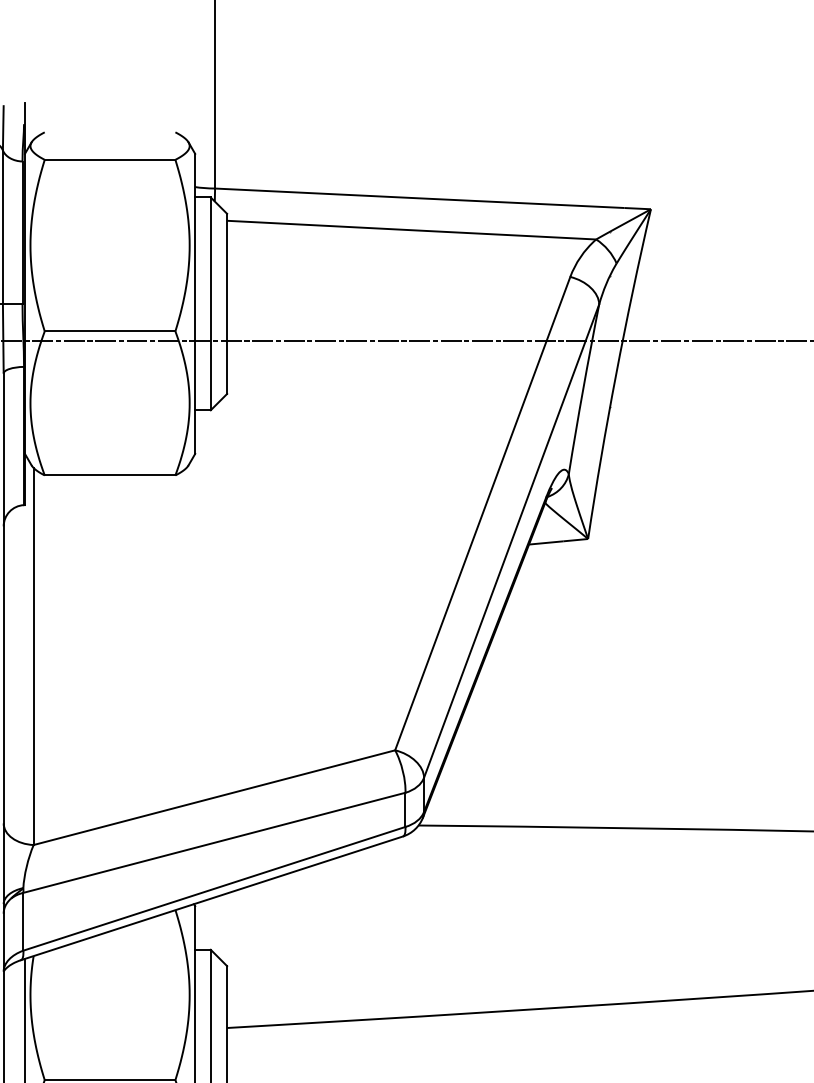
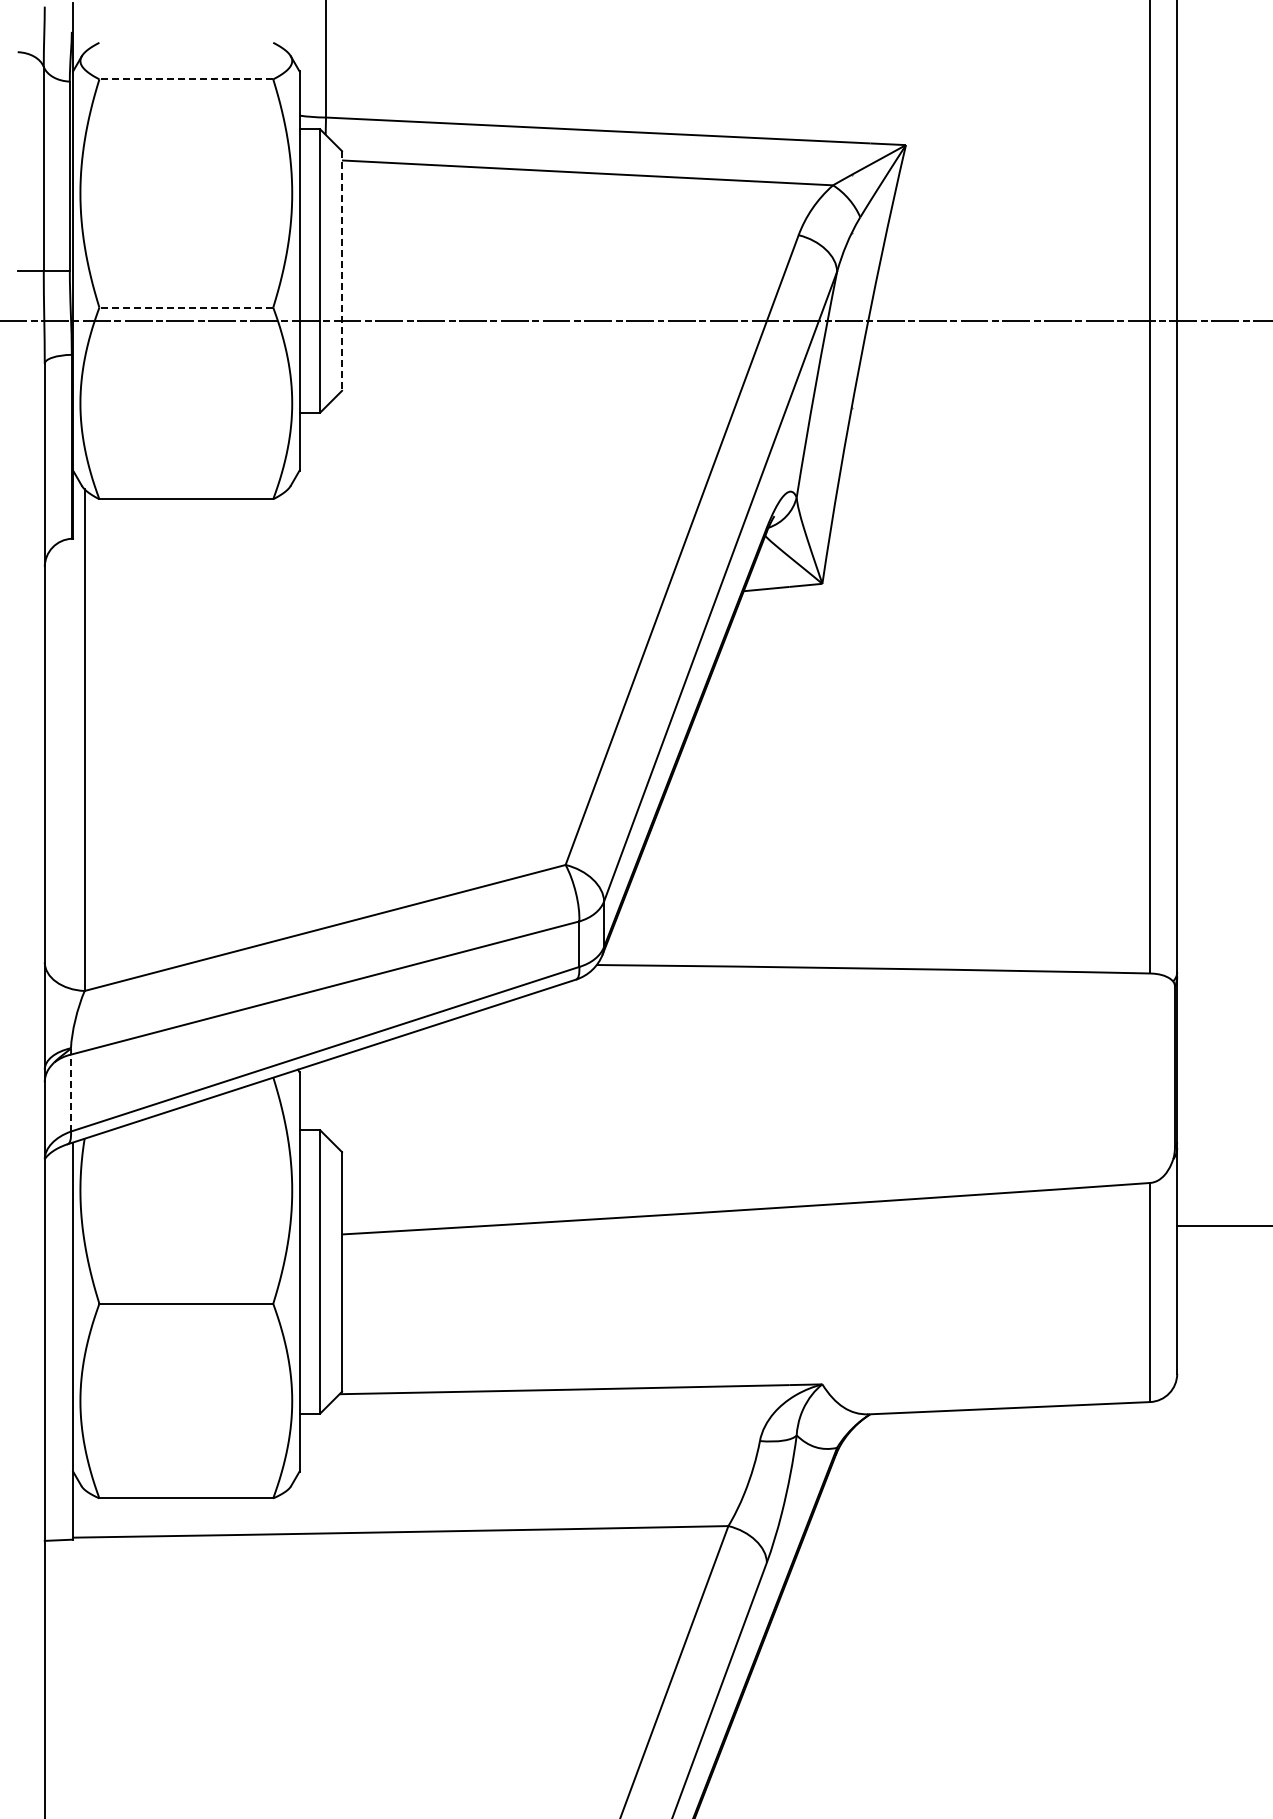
line: (110, 159) -> (186, 79), solid -> dashed
line: (227, 304) -> (342, 271), solid -> dashed
line: (110, 331) -> (186, 307), solid -> dashed
line: (23, 921) -> (71, 1092), solid -> dashed

